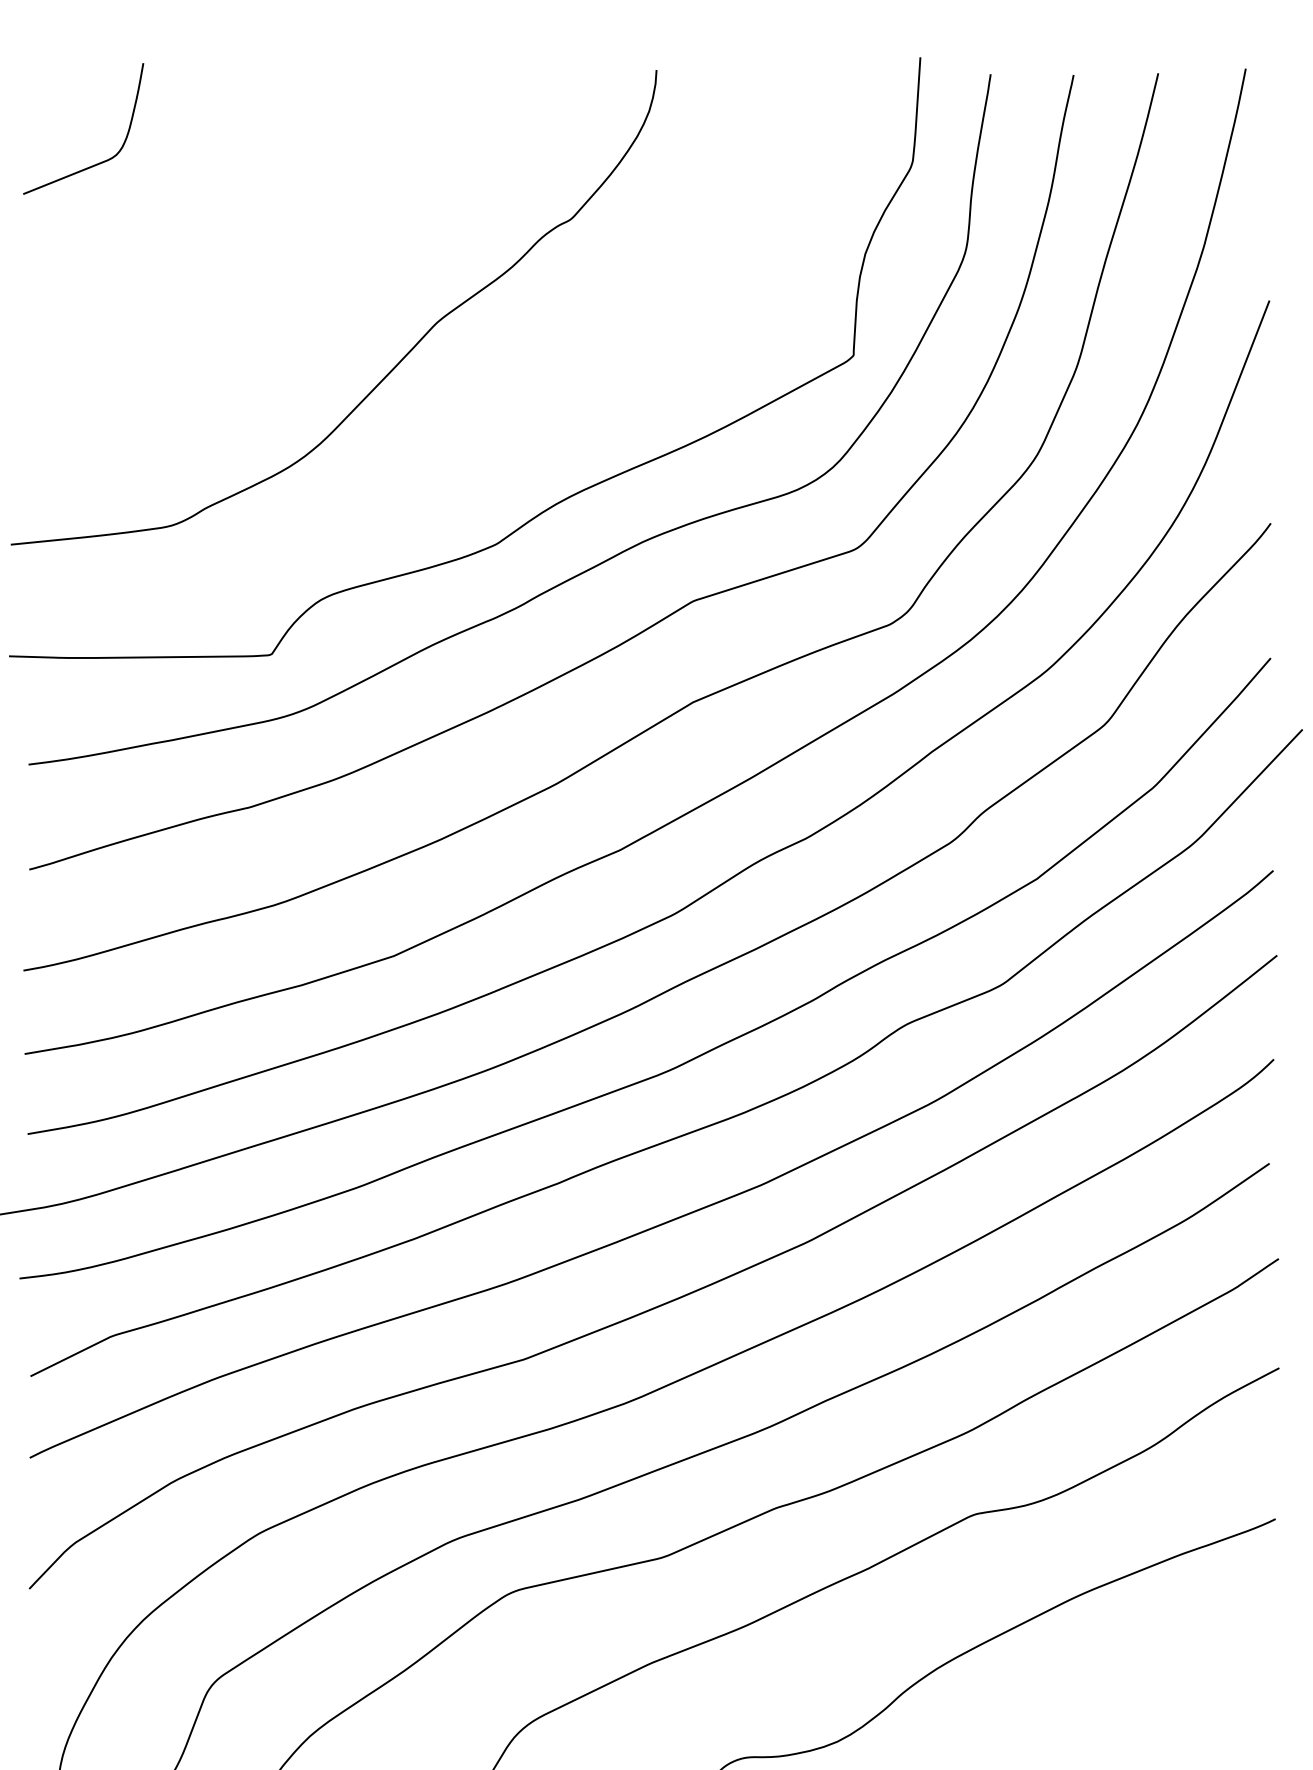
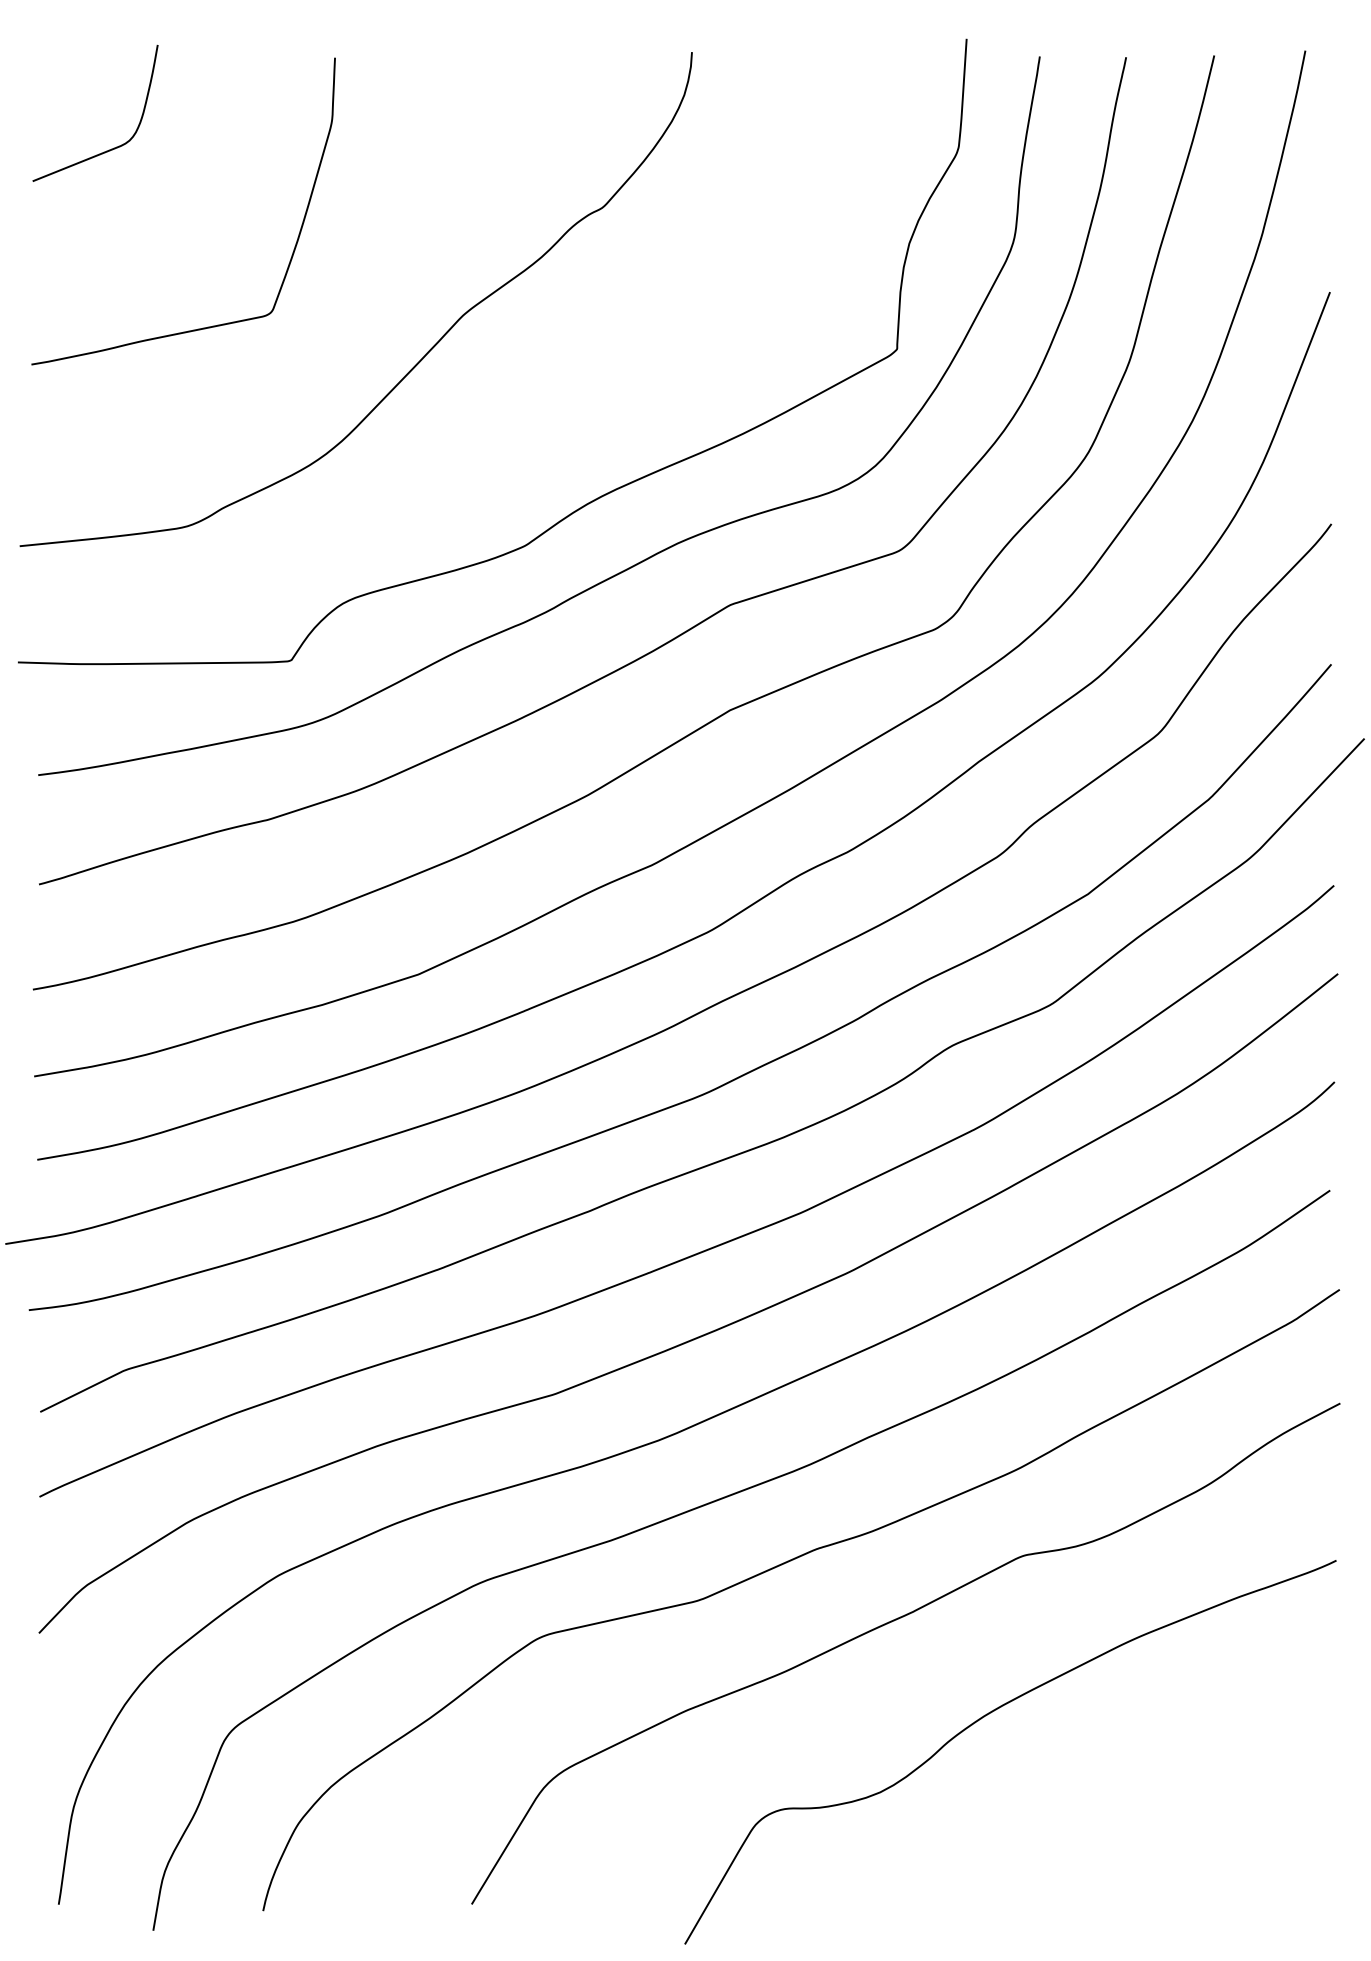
curve: (273, 259) -> (293, 249), added

